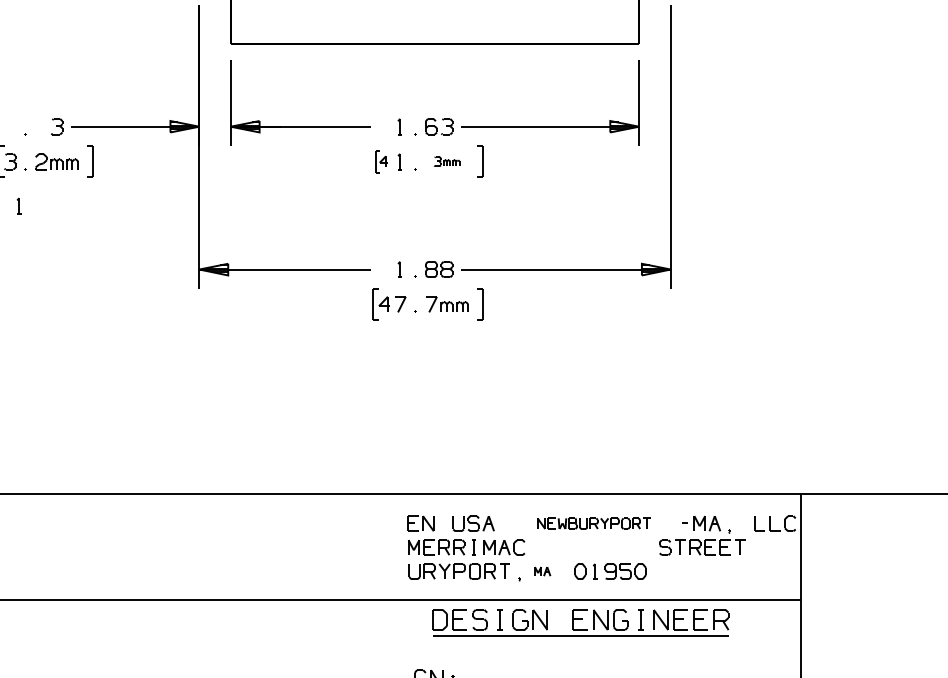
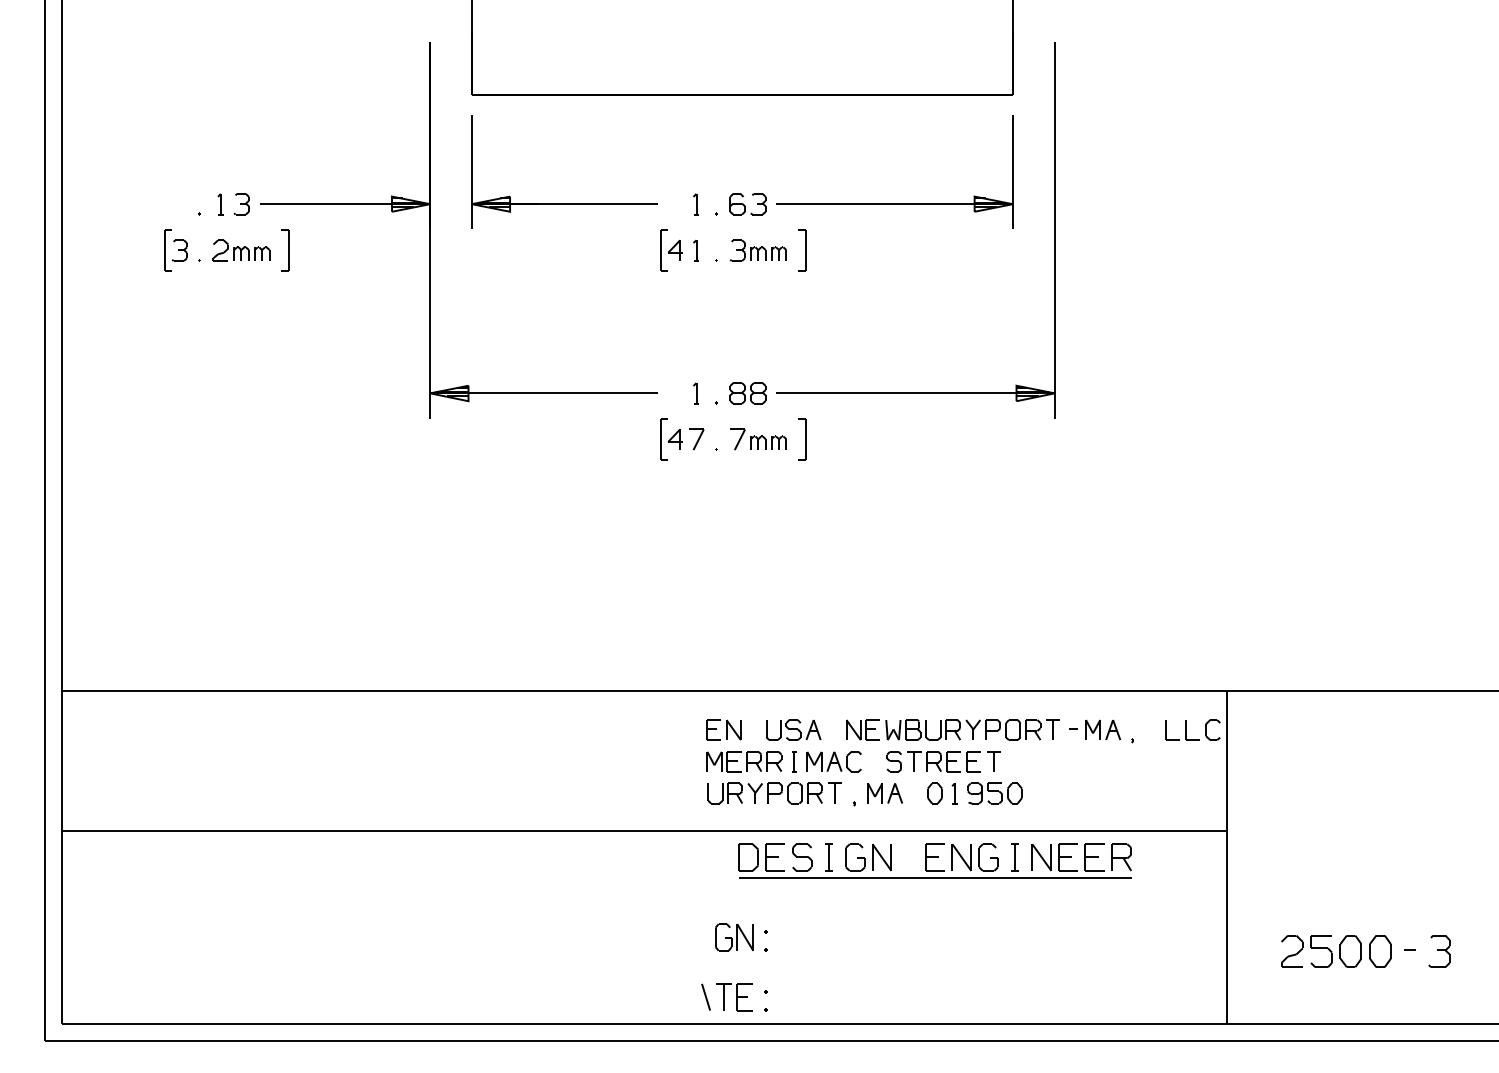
part: (381, 161) -> (671, 250), size x1.43
part: (446, 161) -> (757, 250), size x1.67
part: (19, 206) -> (220, 204), moved
part: (593, 523) -> (952, 729), size x1.43
part: (702, 547) -> (943, 761), moved
part: (542, 571) -> (884, 793), size x1.67

